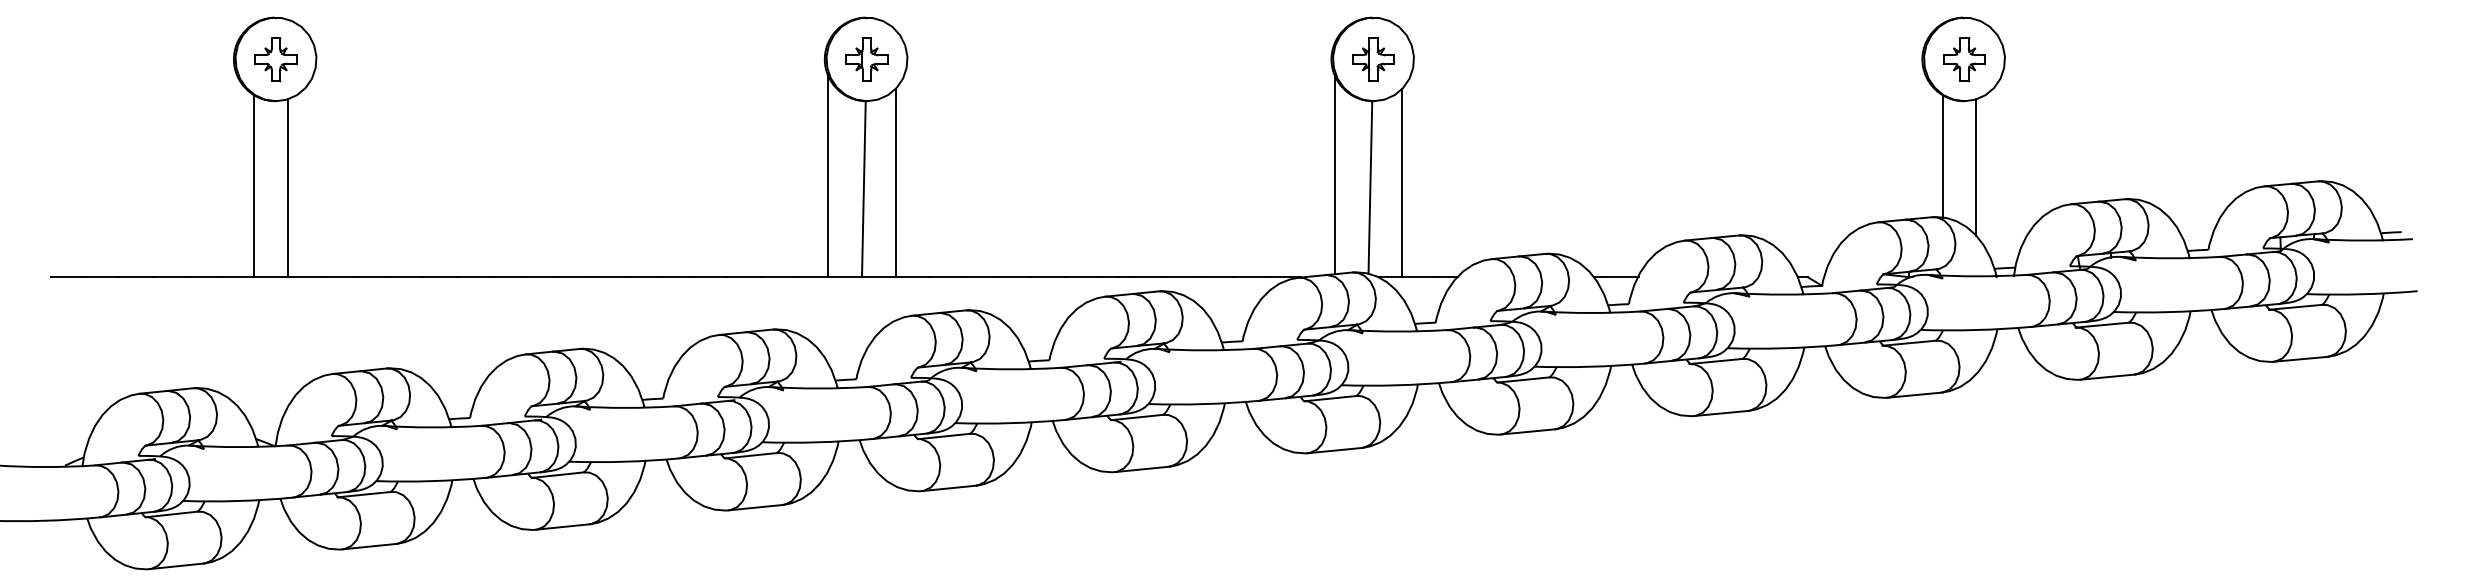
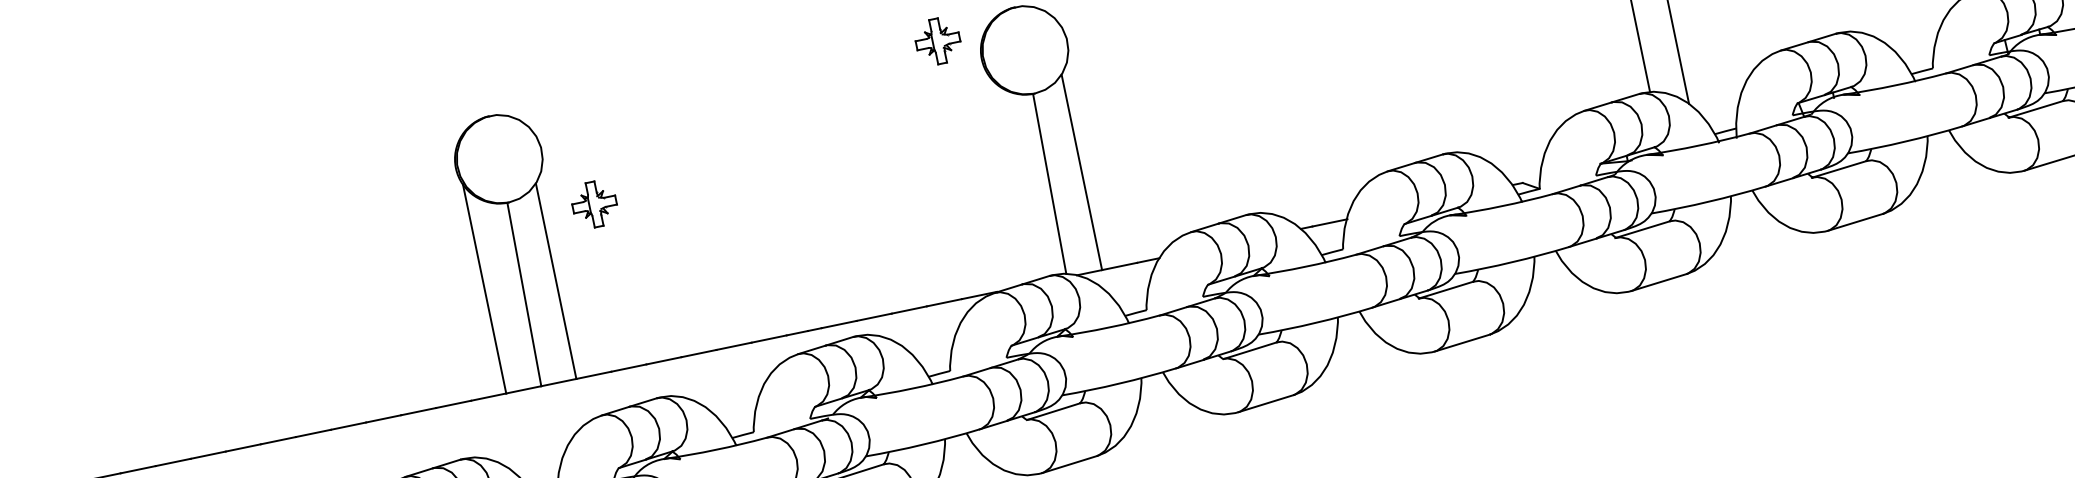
part: (866, 59) -> (594, 204), moved
part: (1373, 59) -> (938, 41), moved
line: (1334, 174) -> (1009, 178), removed

